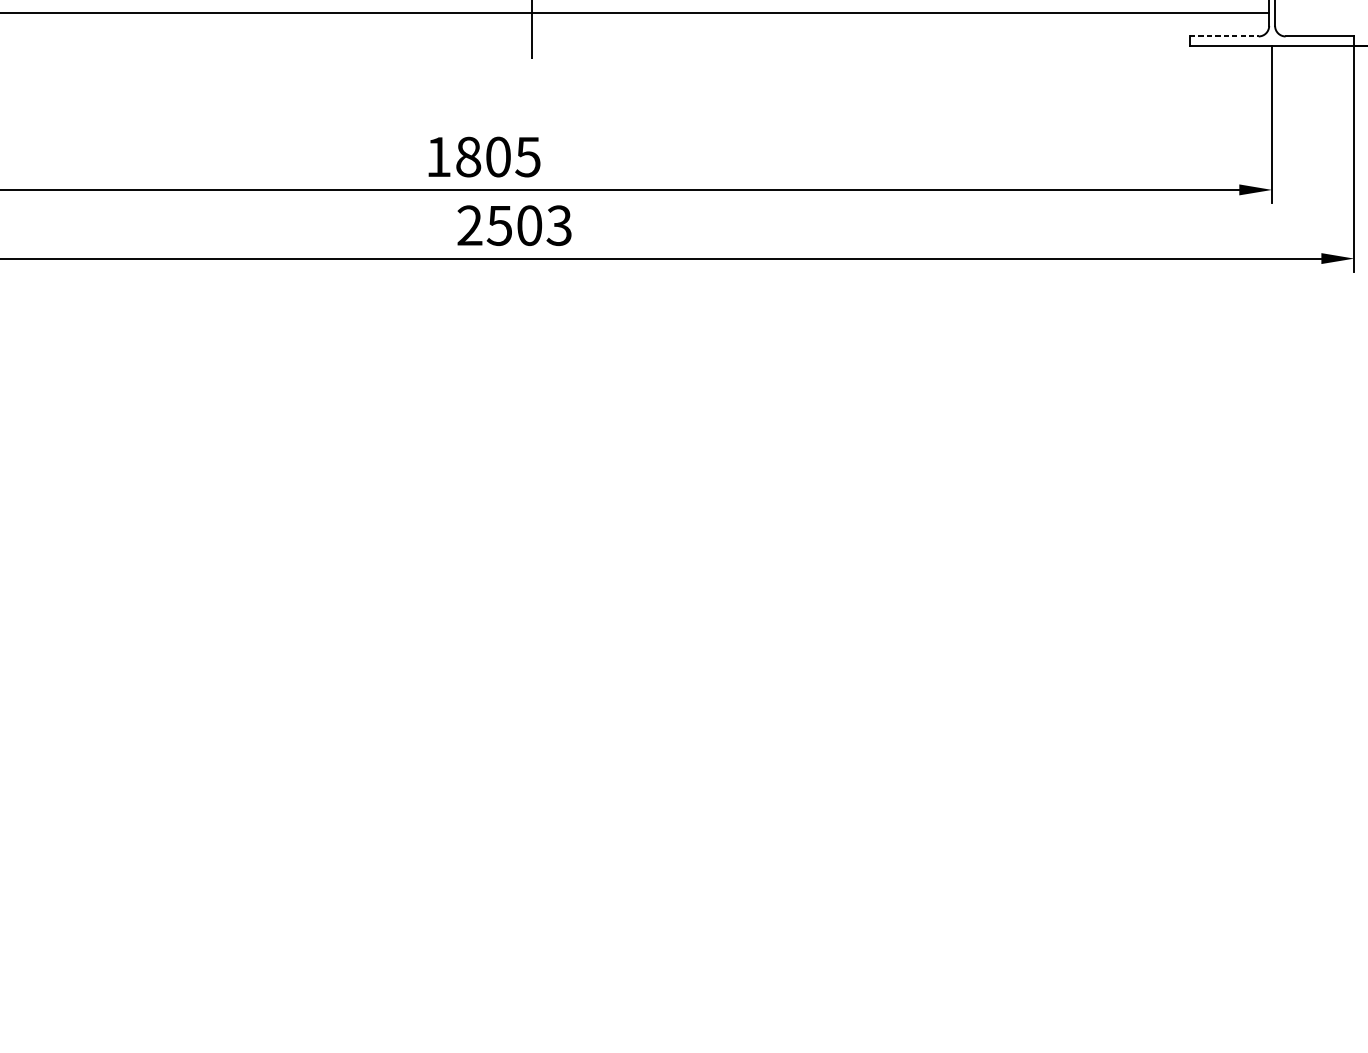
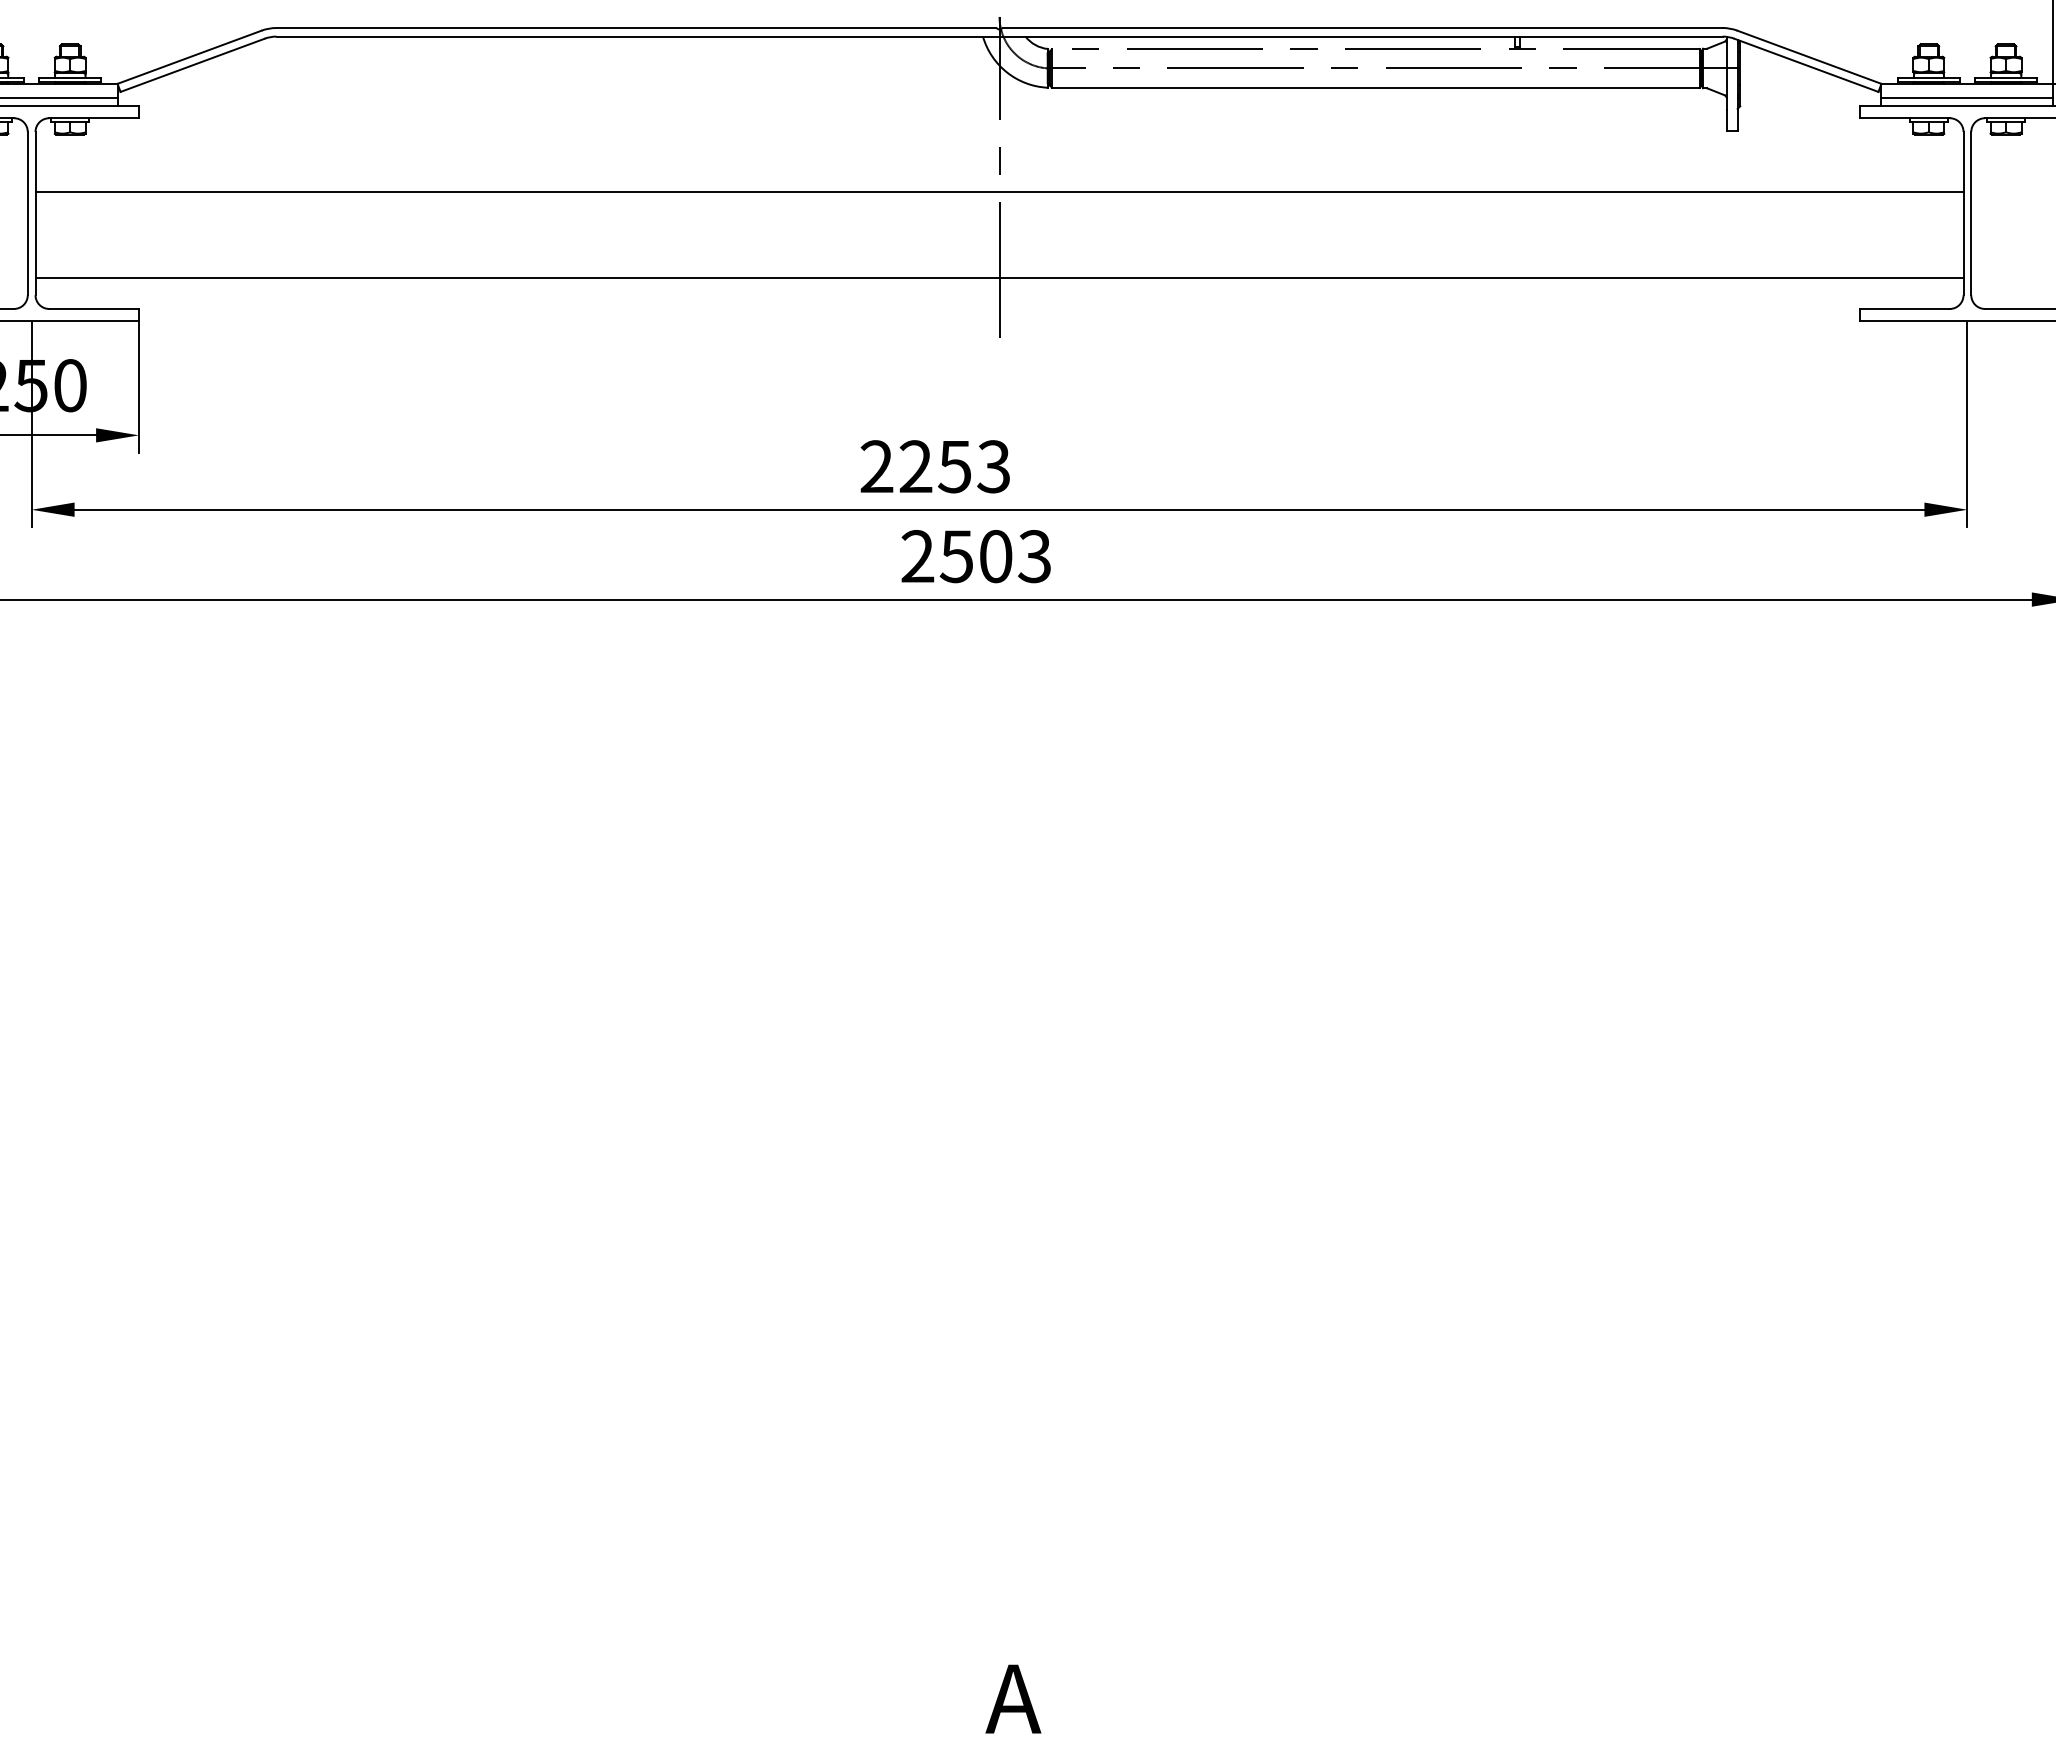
line: (1224, 36) -> (1904, 308), dashed -> solid
text: (483, 156) -> (935, 466), 1805 -> 2253

